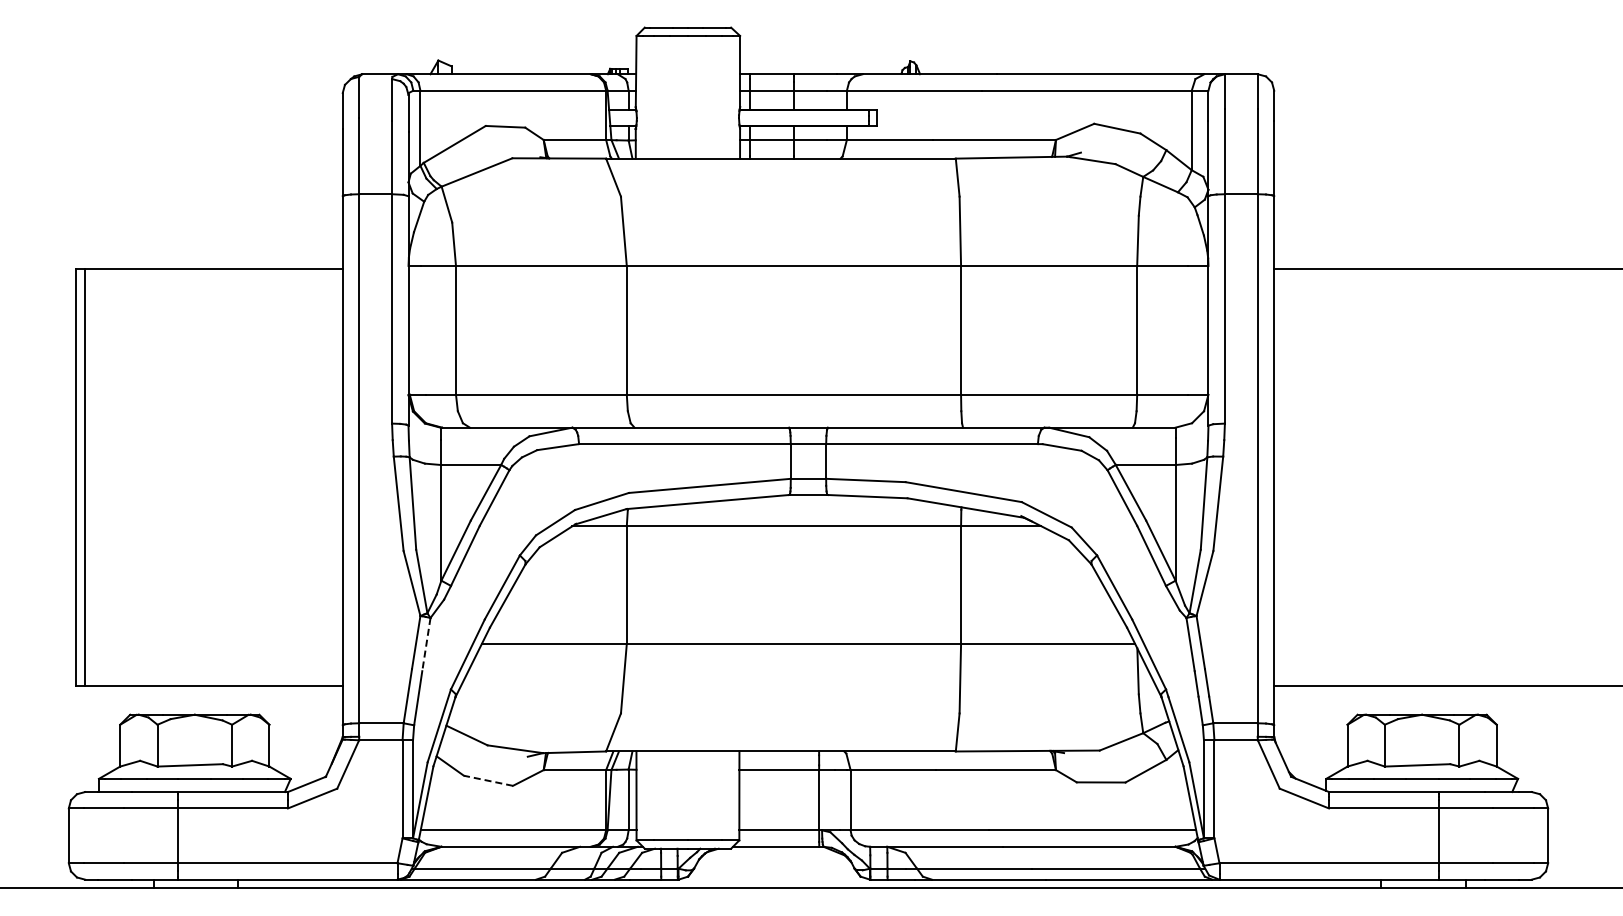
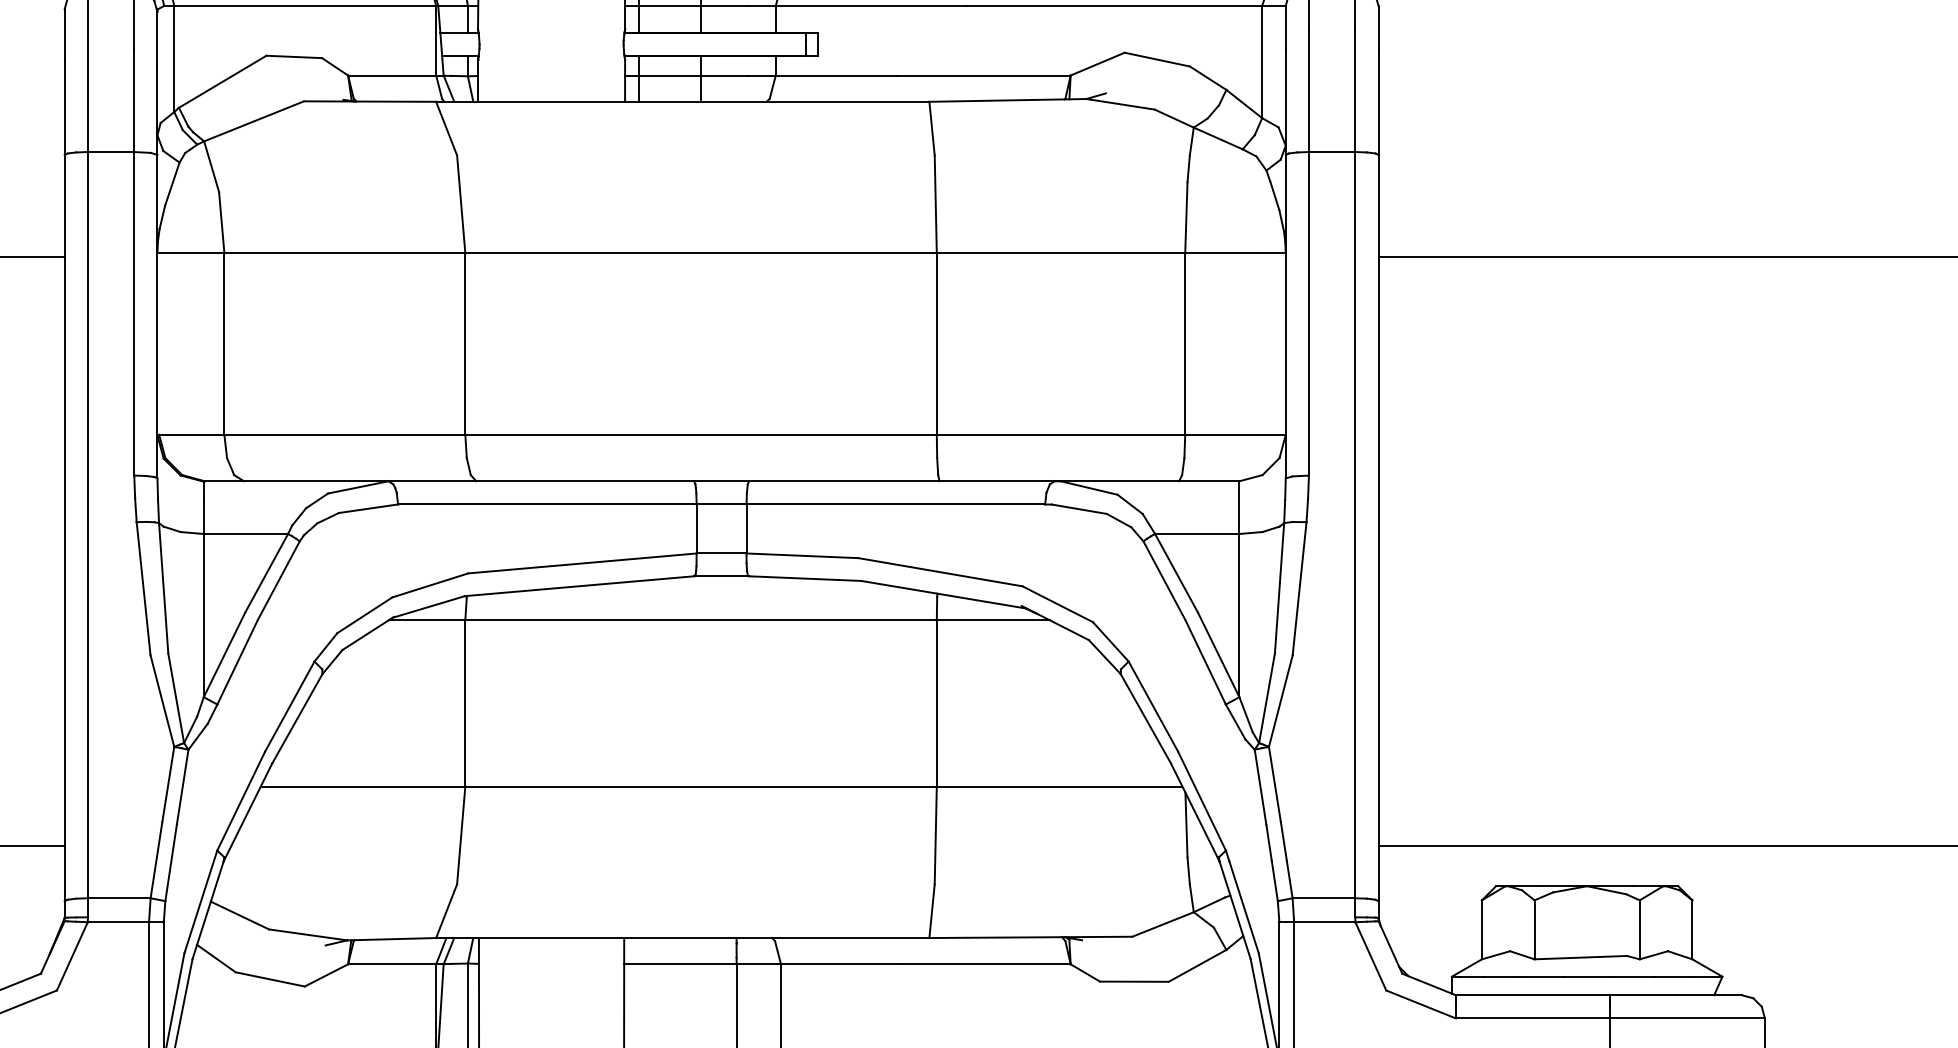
line: (426, 644) -> (182, 787), dashed -> solid
line: (488, 780) -> (270, 978), dashed -> solid

